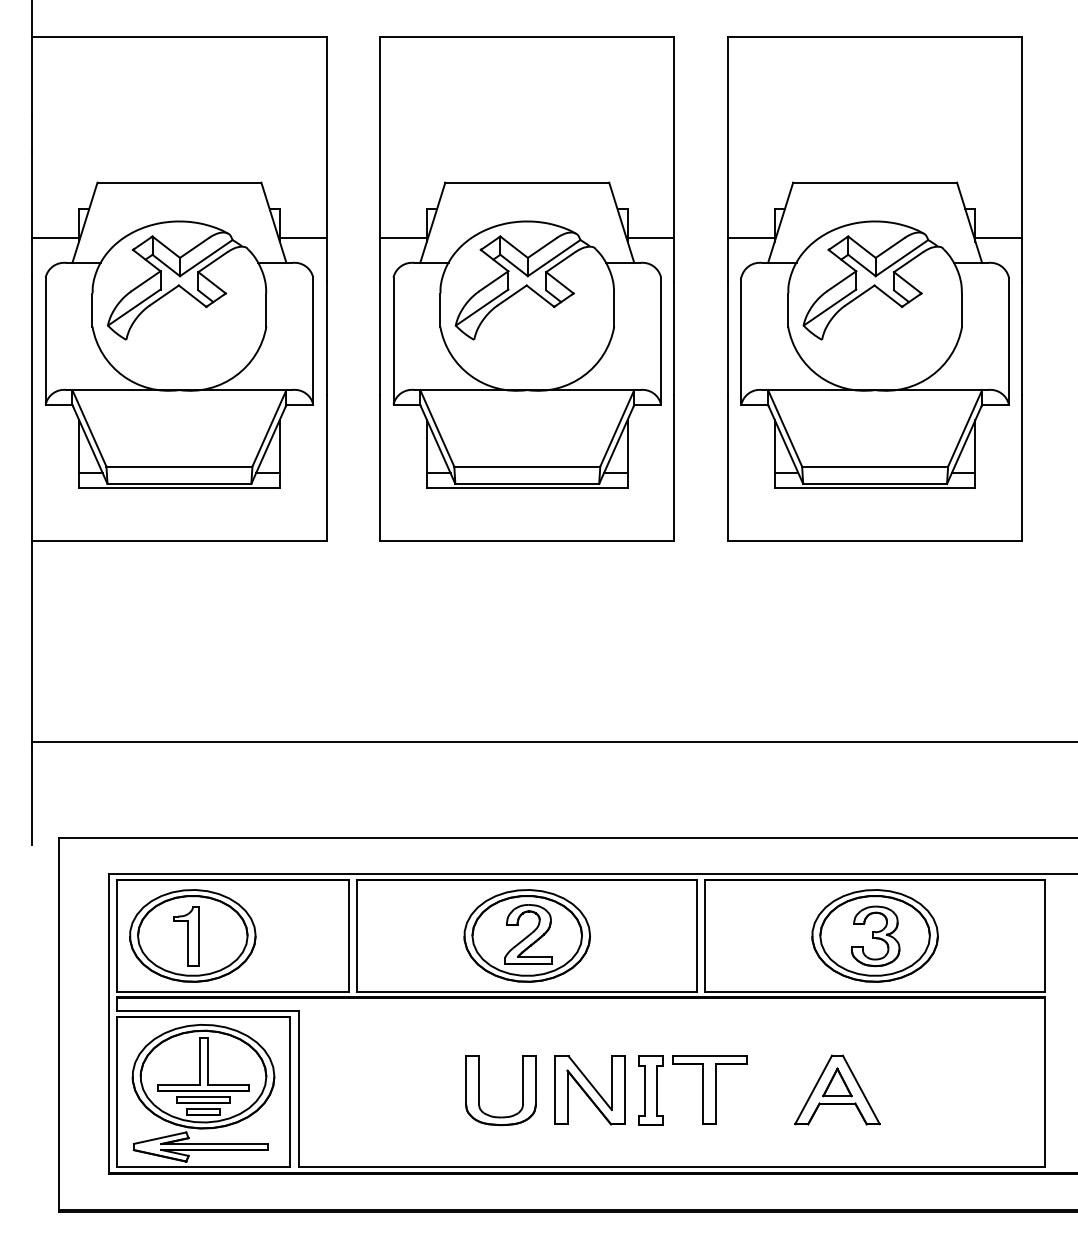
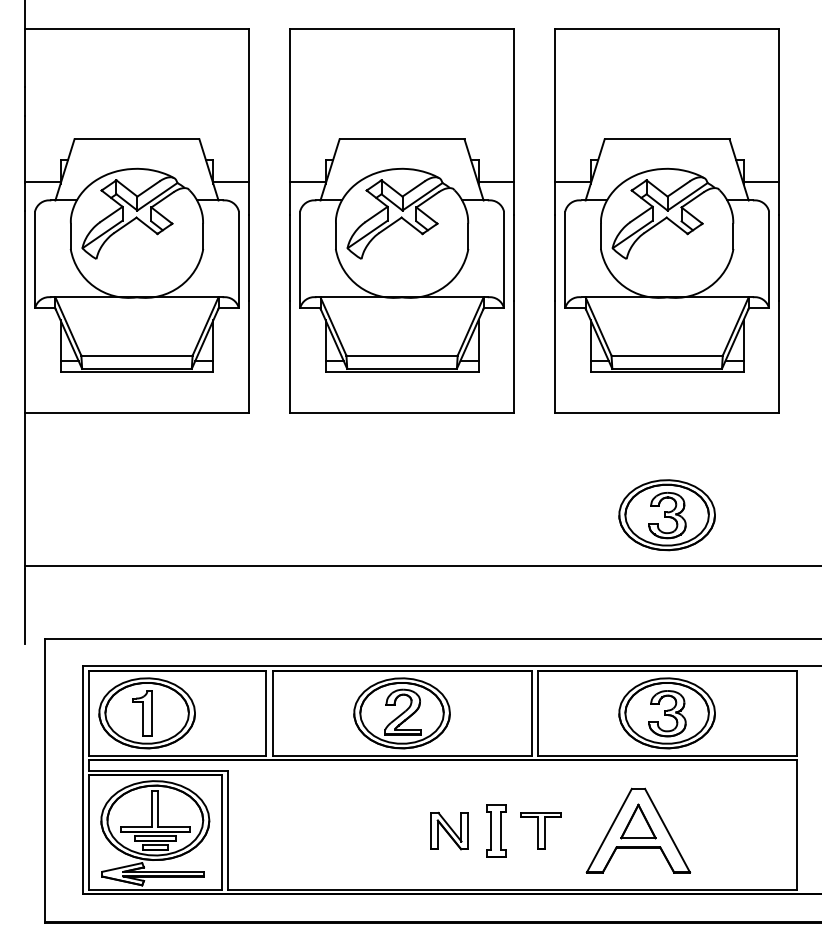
part: (874, 675) -> (666, 514), added
part: (709, 1089) -> (540, 830), size x0.7
part: (837, 1089) -> (638, 830), size x1.6
part: (479, 1090) -> (365, 831), removed
part: (589, 1090) -> (449, 831), size x0.7

